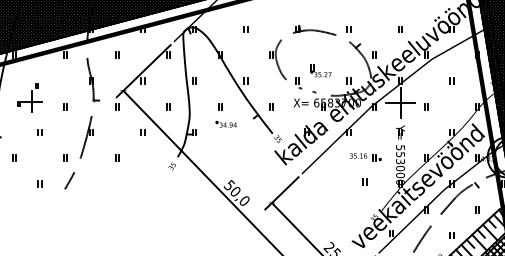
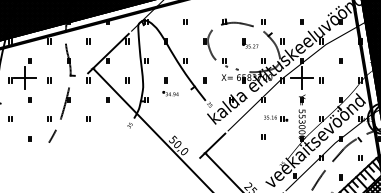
part: (320, 70) -> (250, 43), moved
part: (29, 97) -> (22, 73), size x1.43
part: (364, 181) -> (262, 136), moved

